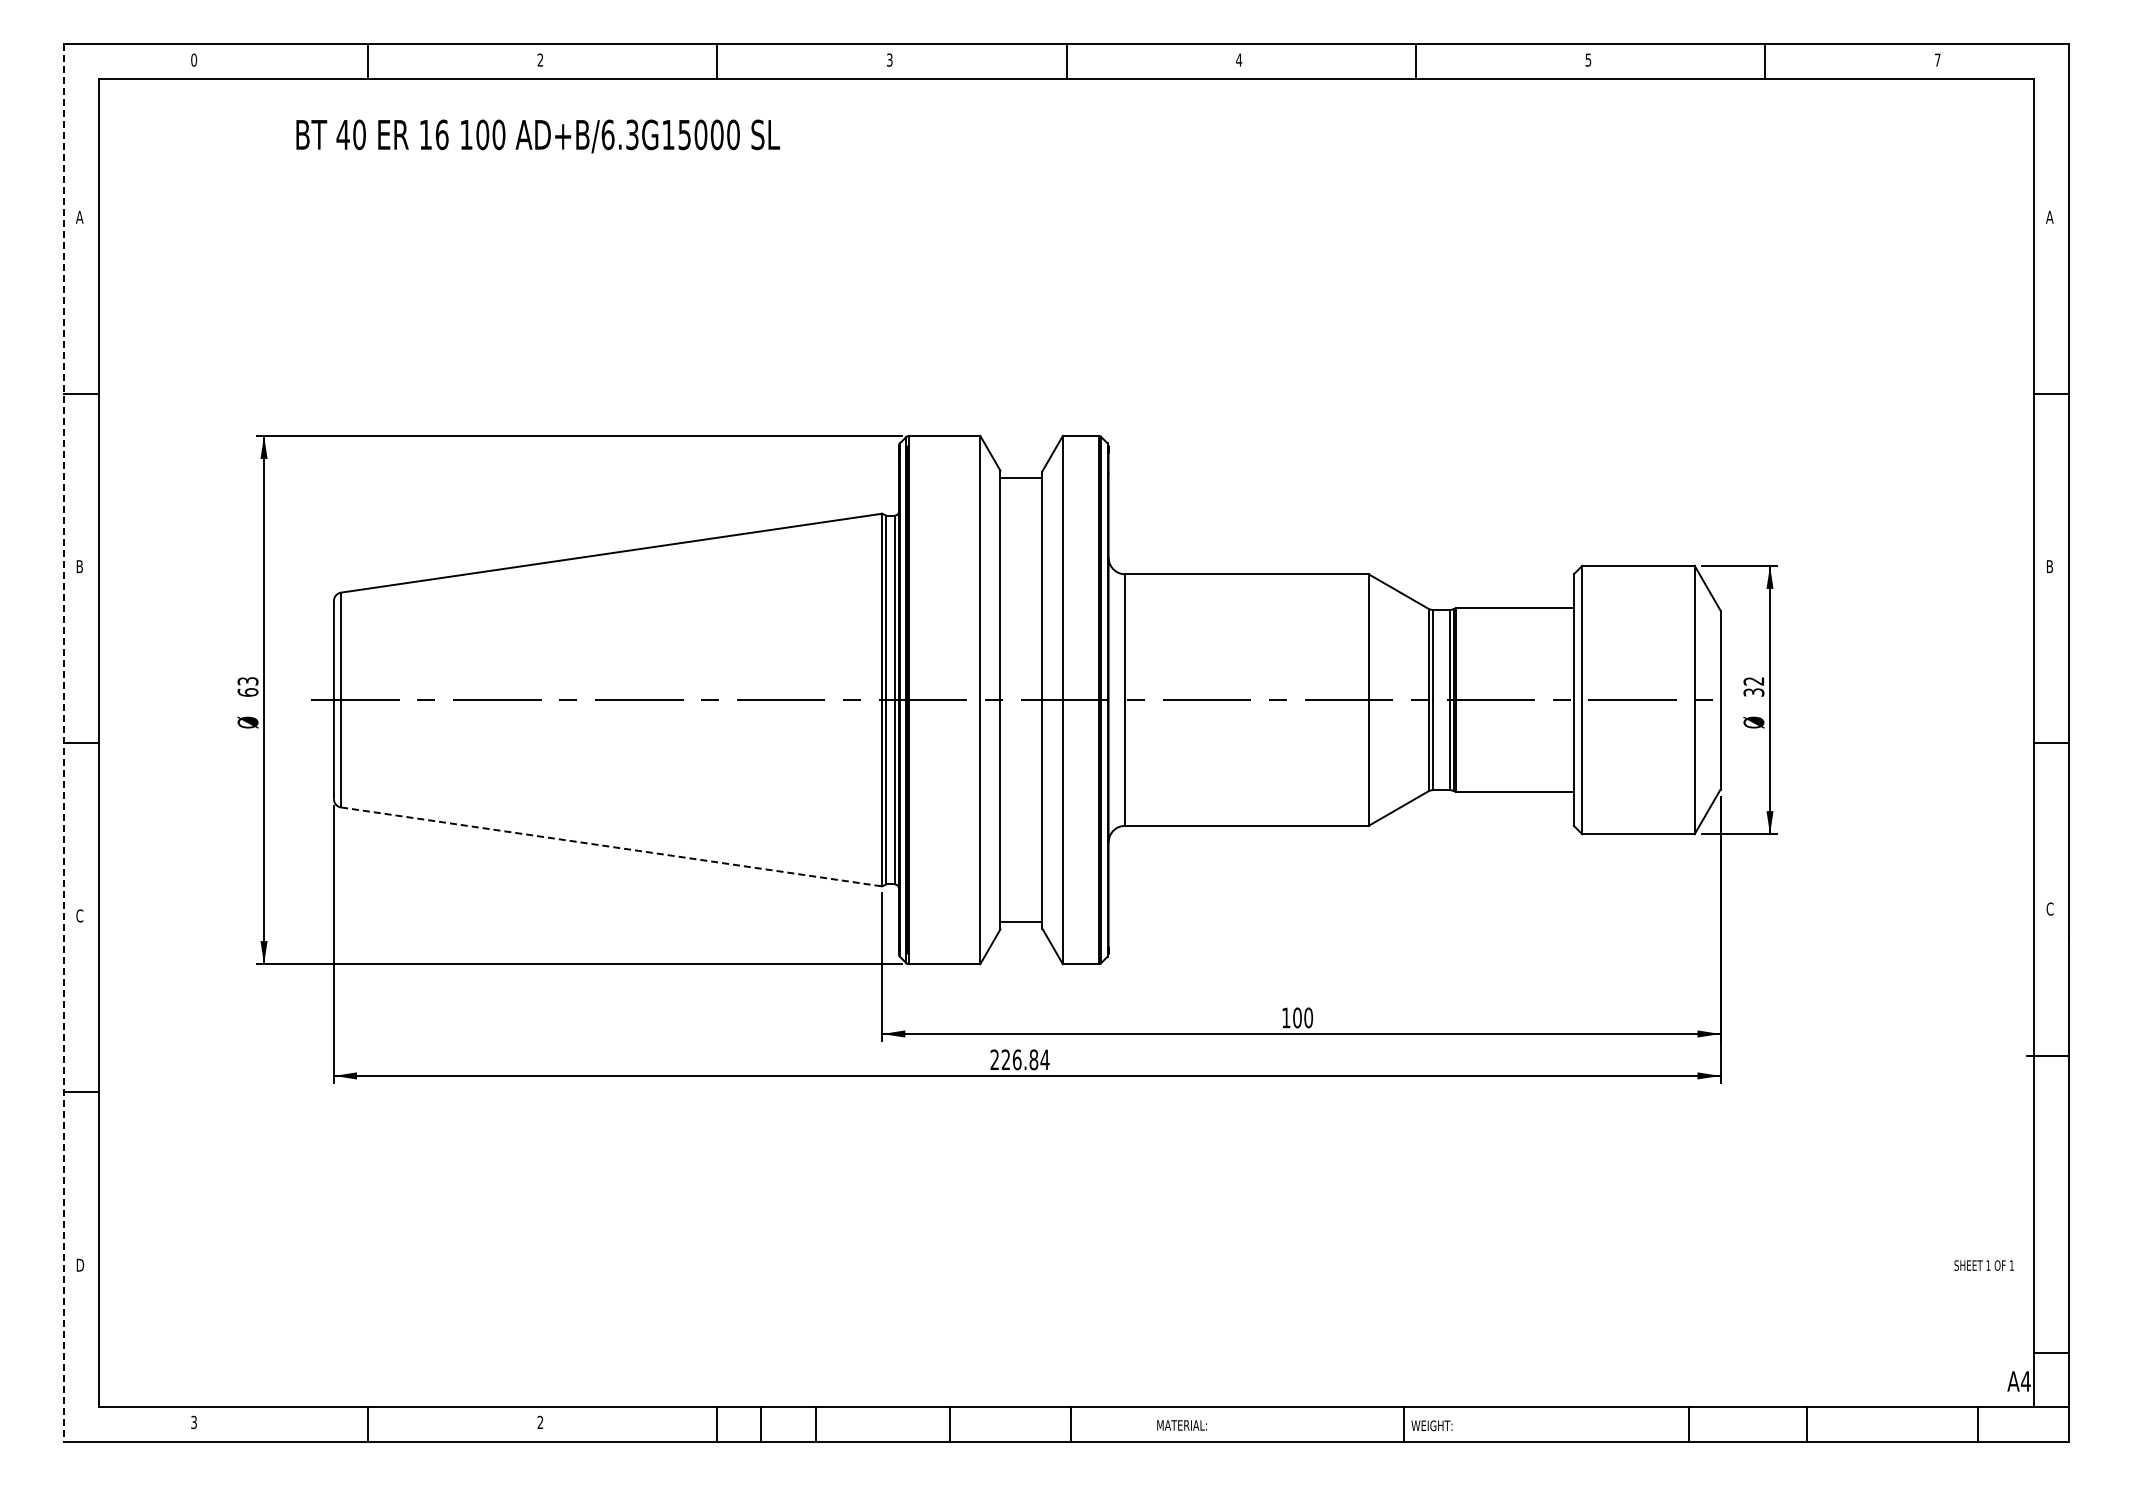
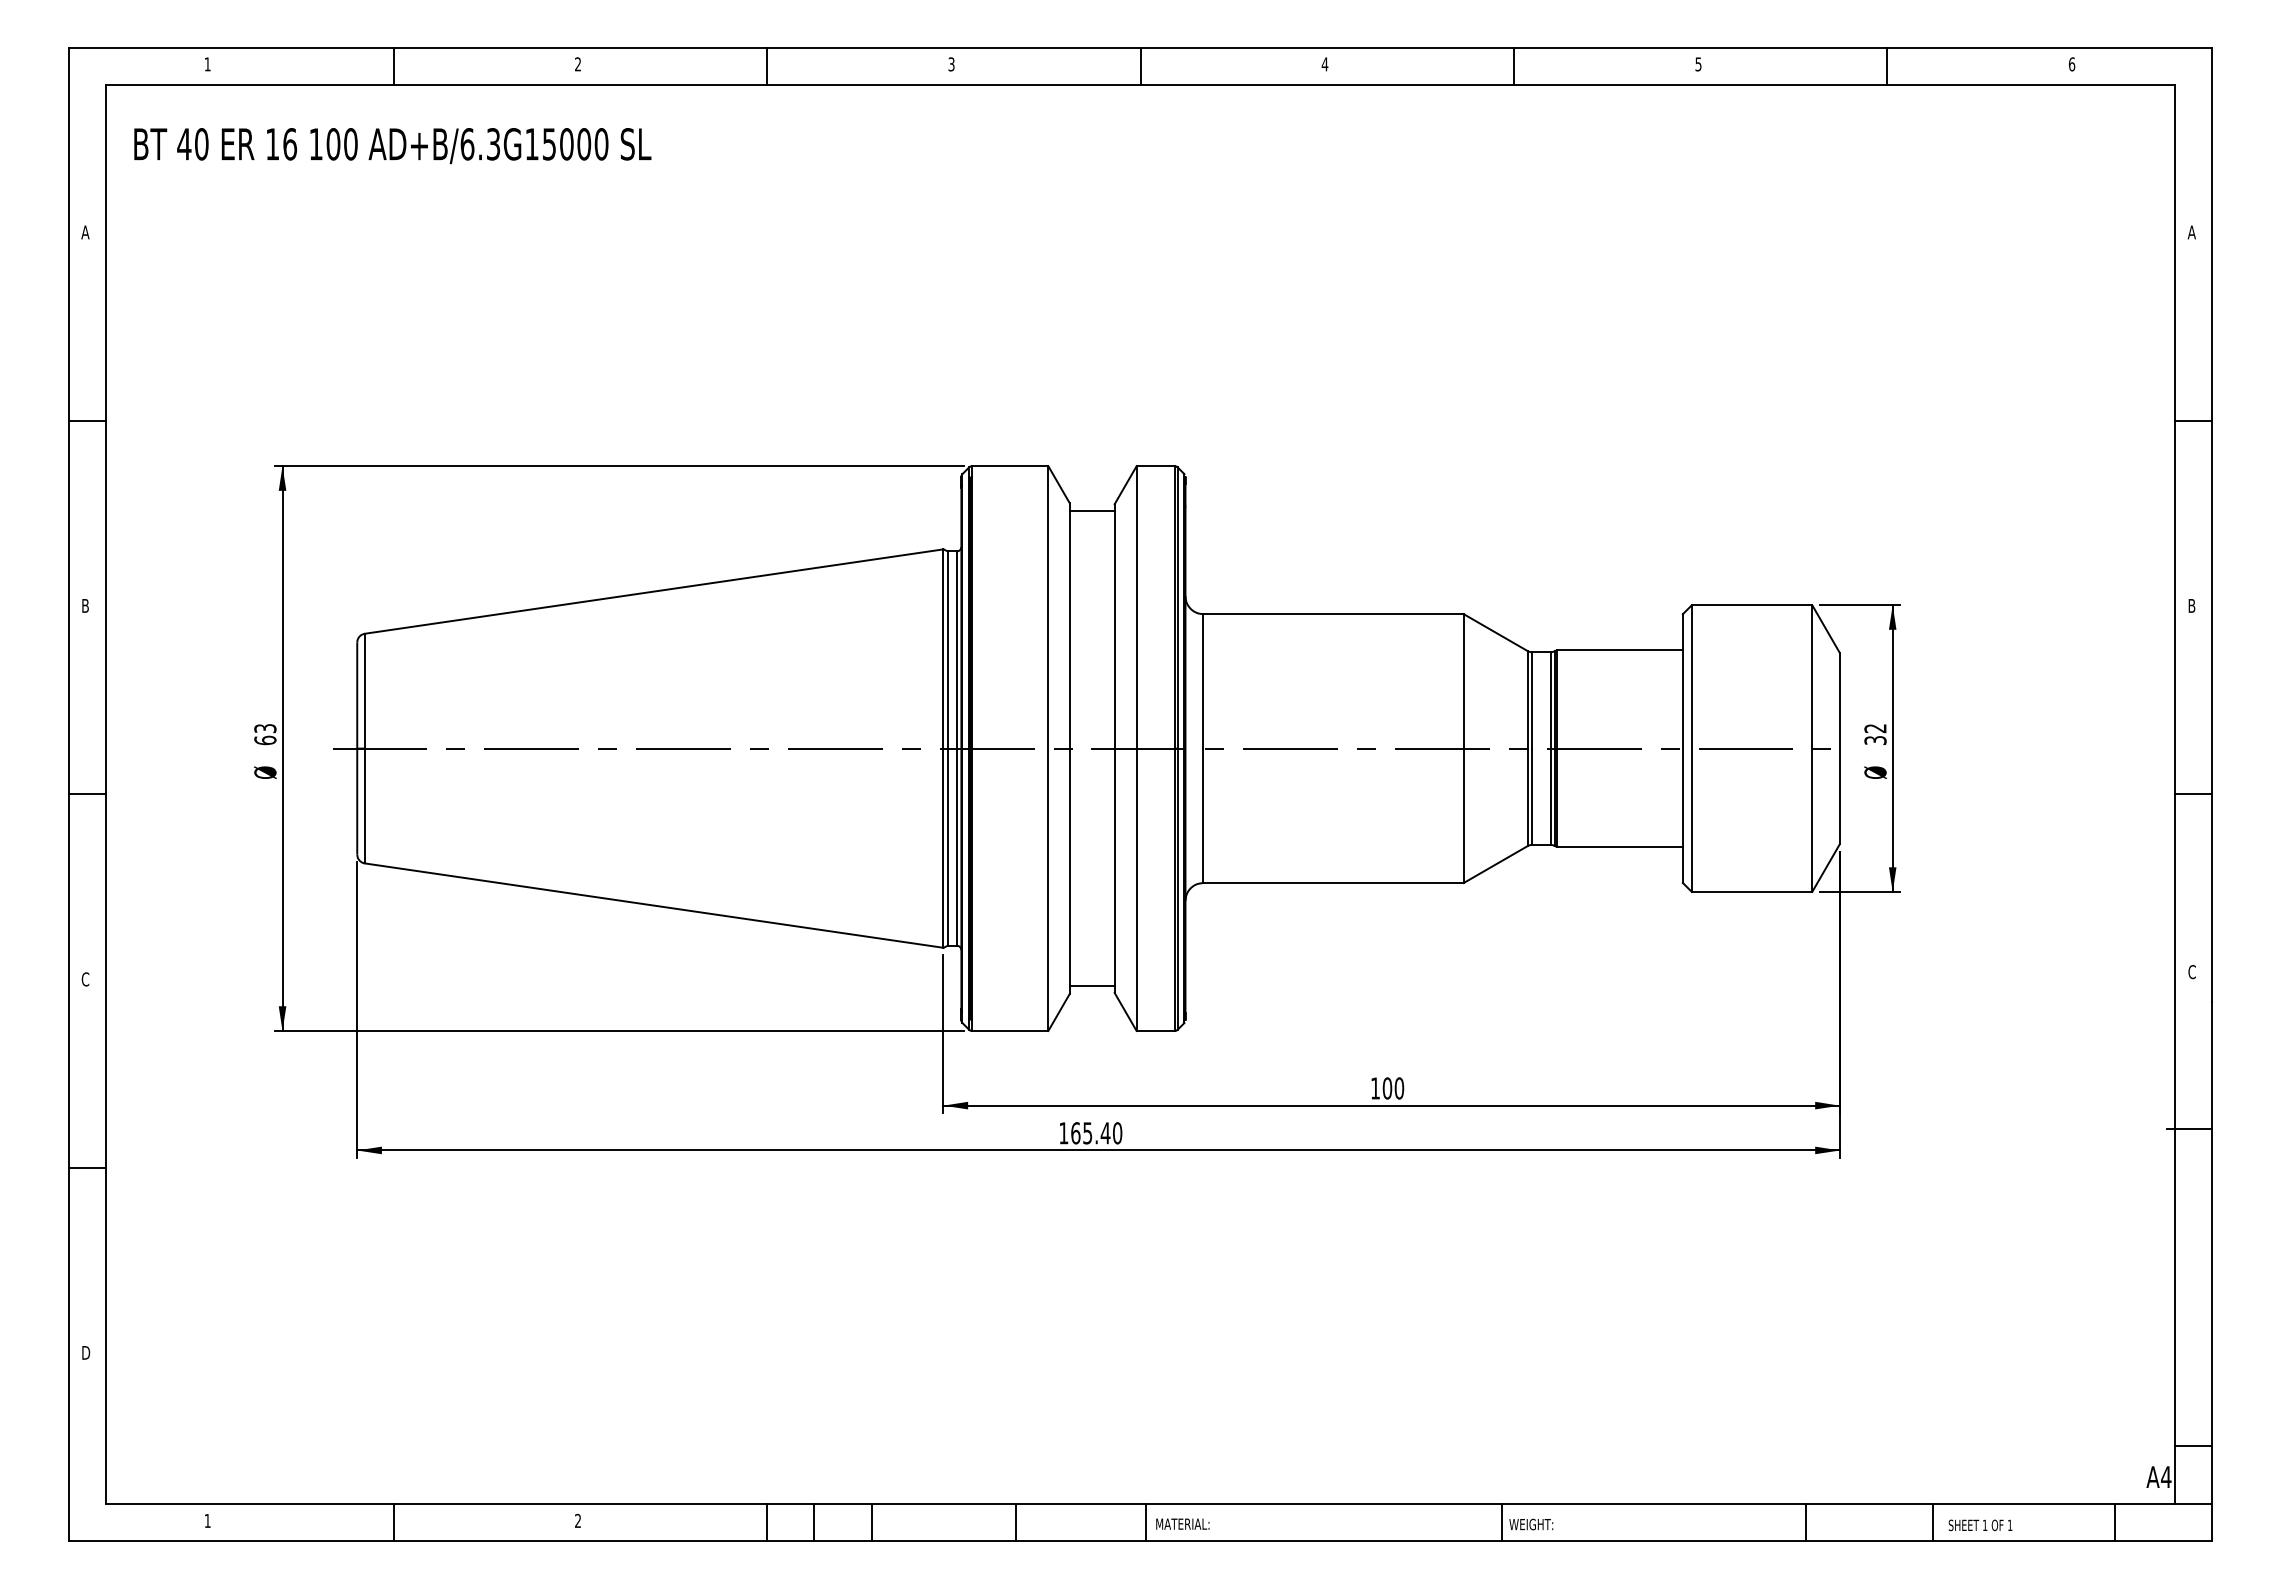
text: (194, 59) -> (208, 63), 0 -> 1
text: (1937, 59) -> (2071, 63), 7 -> 6
text: (537, 136) -> (392, 146), moved
line: (63, 743) -> (68, 795), dashed -> solid
line: (612, 847) -> (655, 906), dashed -> solid
text: (1019, 1059) -> (1090, 1132), 226.84 -> 165.40
text: (1983, 1265) -> (1979, 1525), moved
text: (193, 1422) -> (207, 1521), 3 -> 1
text: (1181, 1425) -> (1182, 1524), moved

